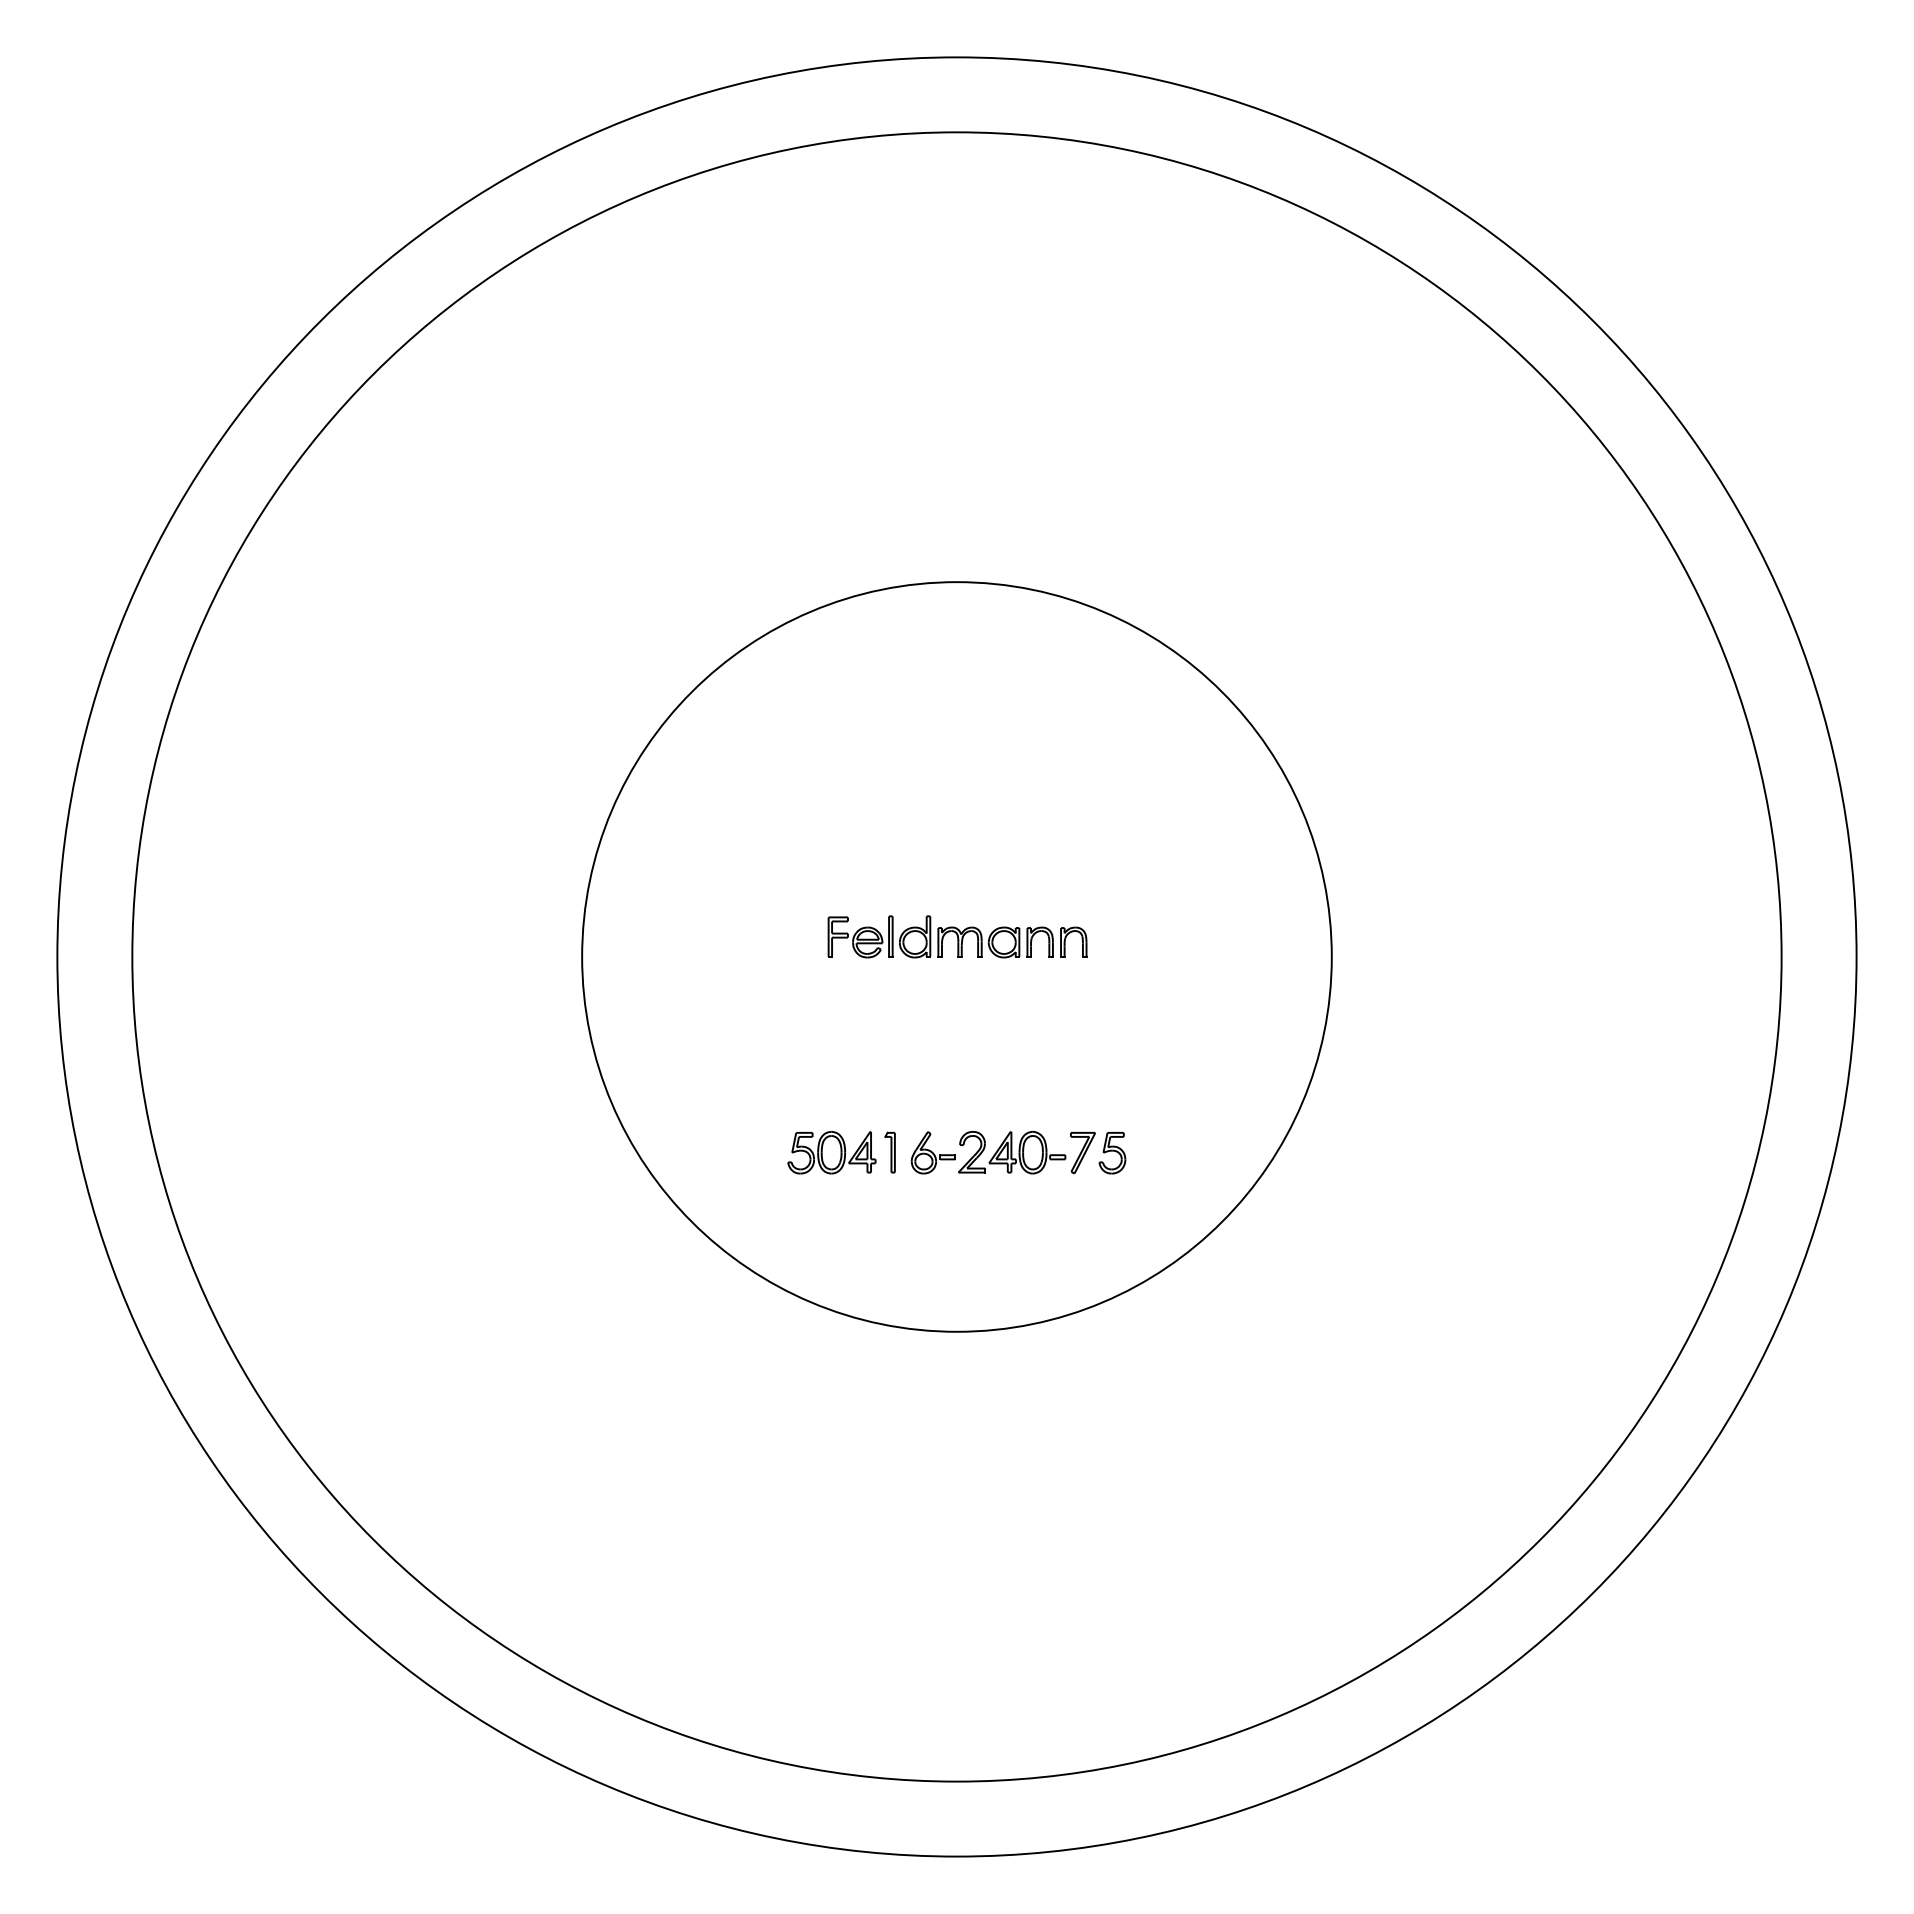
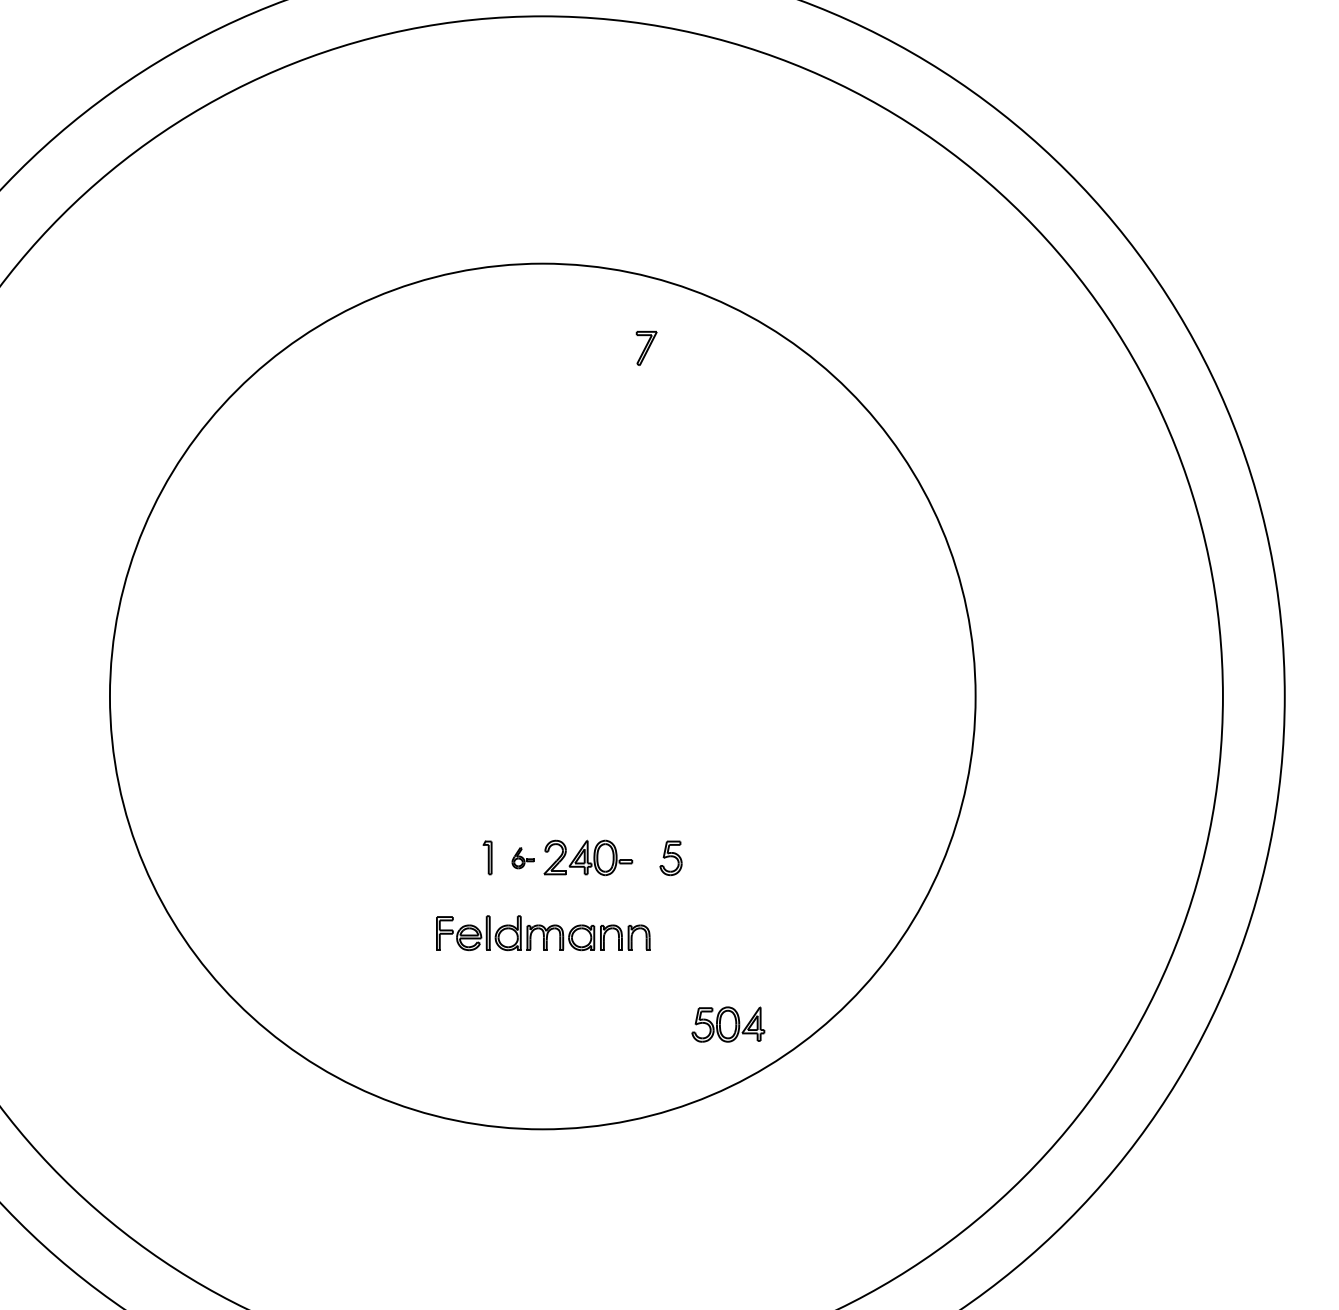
part: (957, 936) -> (543, 932), moved
circle: (956, 956) -> (542, 696), size x1.4
part: (831, 1152) -> (727, 1024), moved
part: (932, 1152) -> (522, 857), size x0.6
part: (1082, 1153) -> (646, 348), moved

